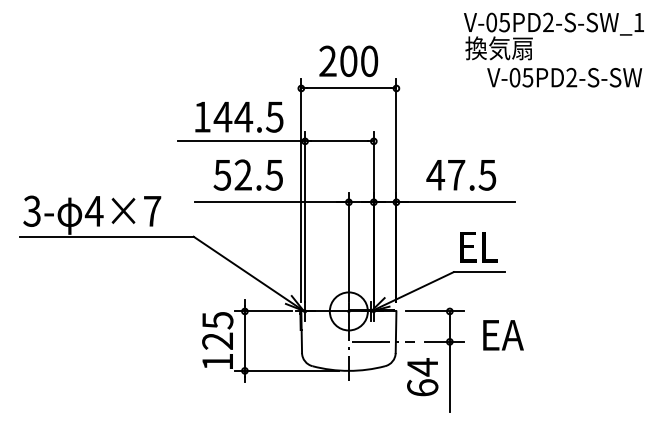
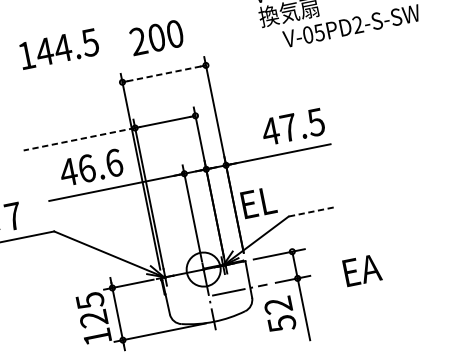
text: (348, 60) -> (156, 37), moved
line: (348, 88) -> (163, 73), solid -> dashed
text: (239, 117) -> (59, 49), moved
line: (241, 141) -> (79, 139), solid -> dashed
text: (248, 174) -> (91, 167), 52.5 -> 46.6
text: (461, 175) -> (293, 127), moved
text: (478, 247) -> (258, 202), moved
line: (479, 272) -> (311, 212), solid -> dashed
text: (503, 335) -> (362, 270), moved
text: (422, 377) -> (280, 314), 64 -> 52

